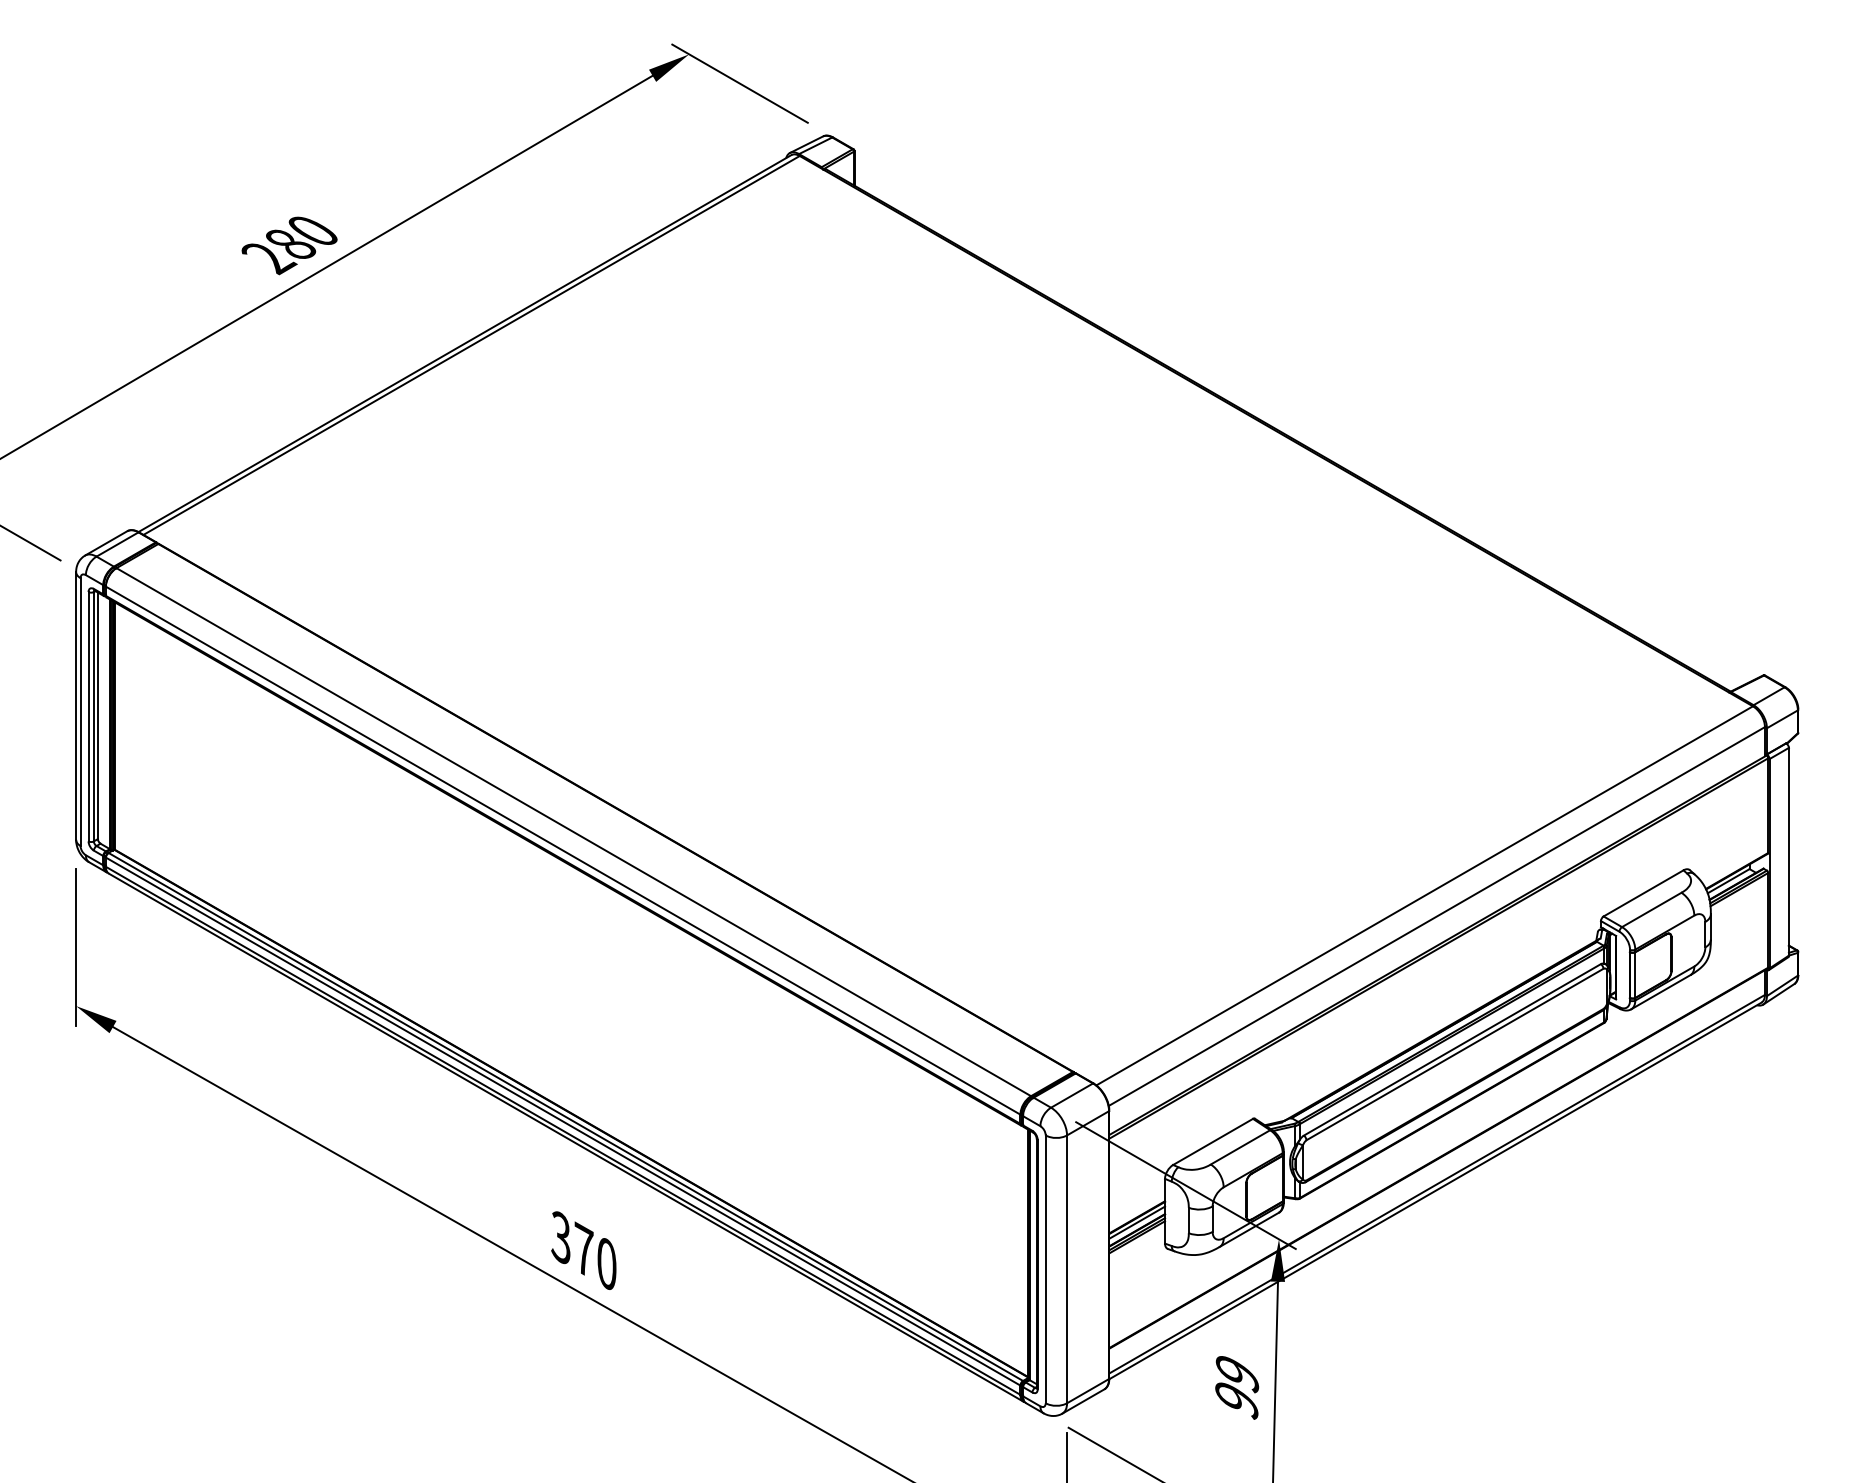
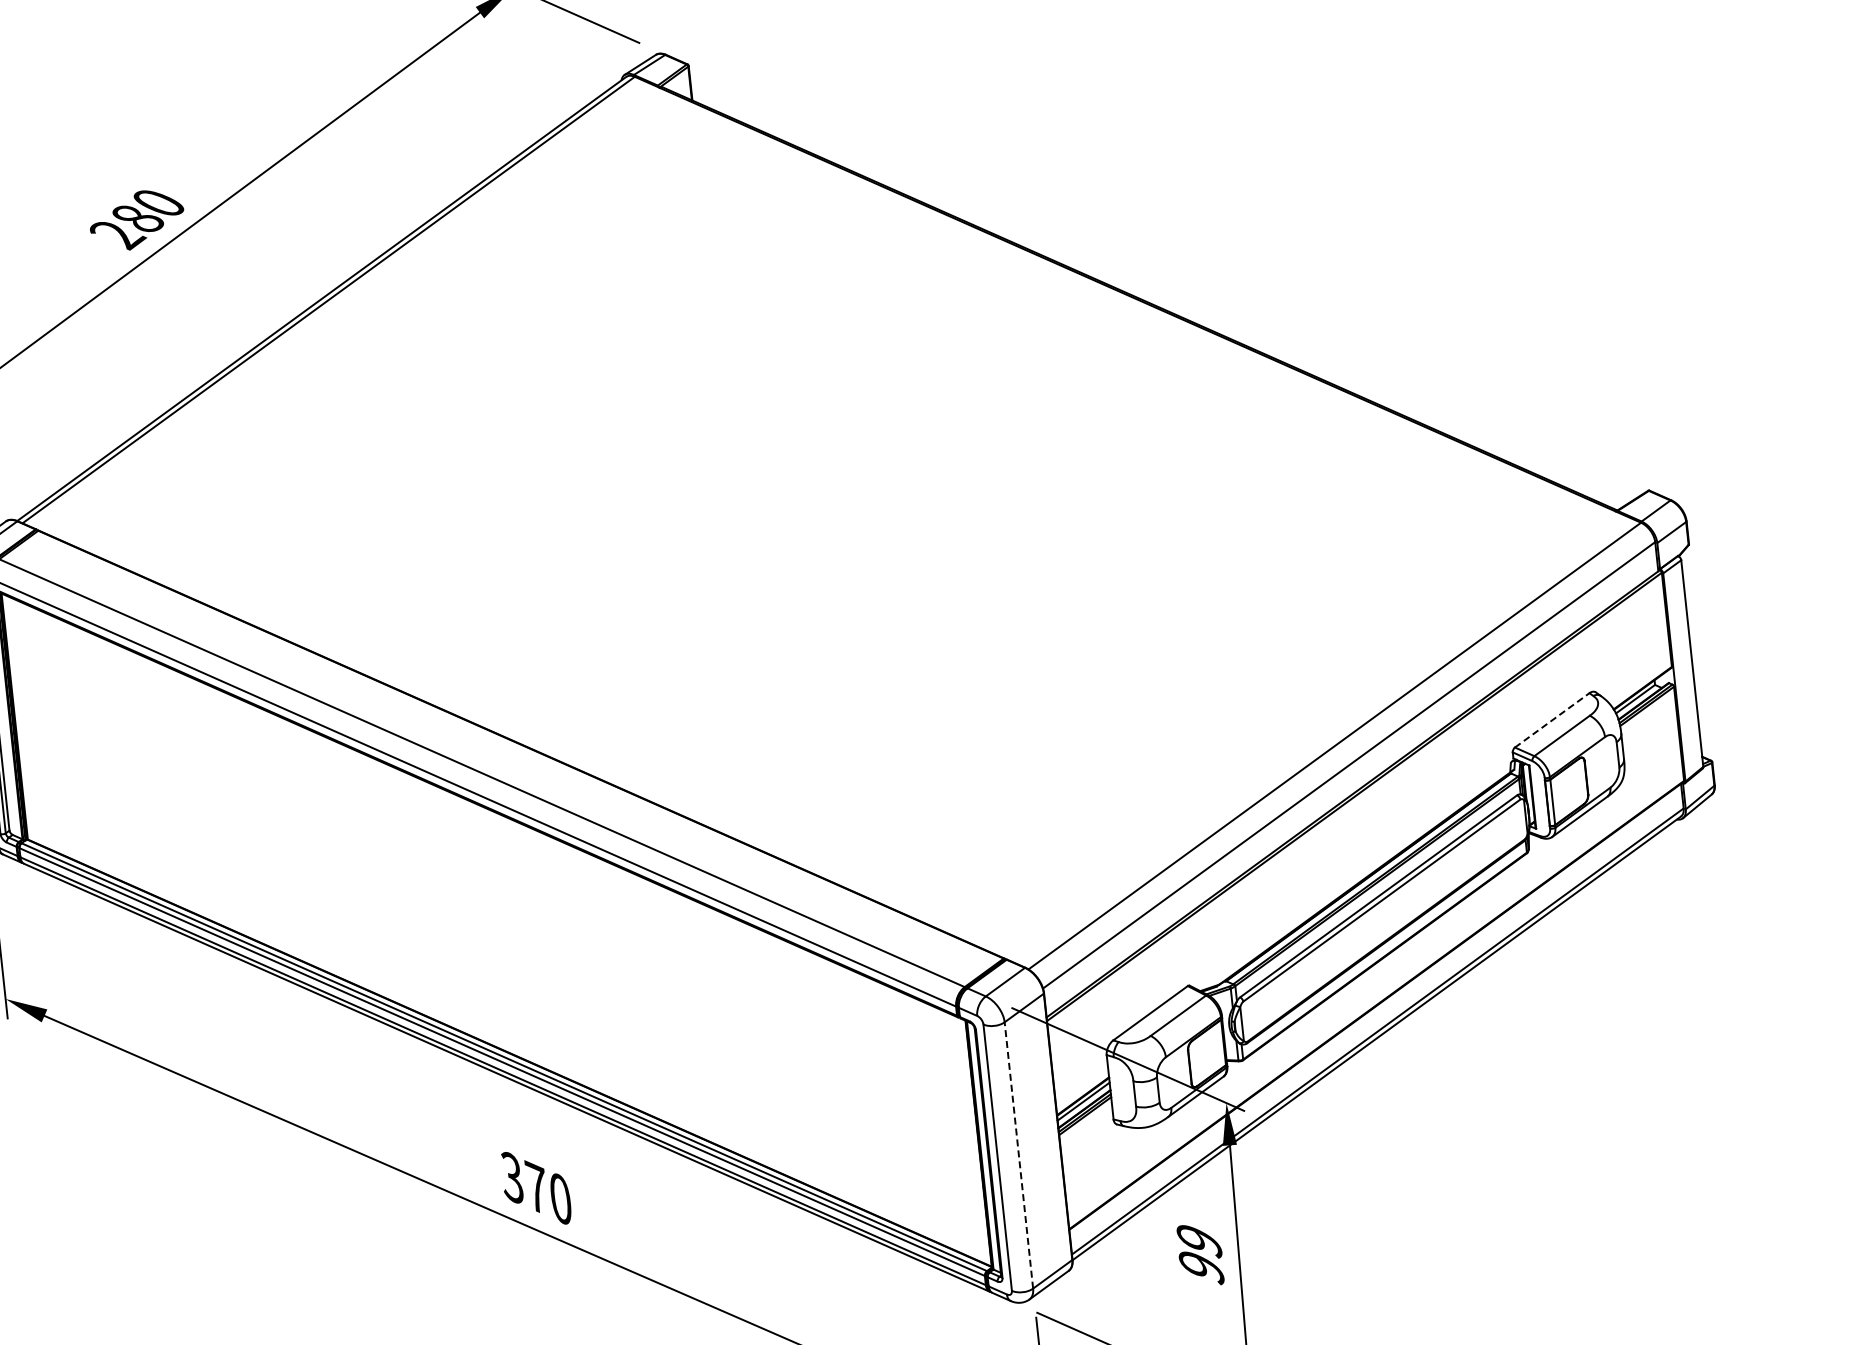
line: (1644, 893) -> (1553, 720), solid -> dashed
line: (1067, 1269) -> (1019, 1155), solid -> dashed

